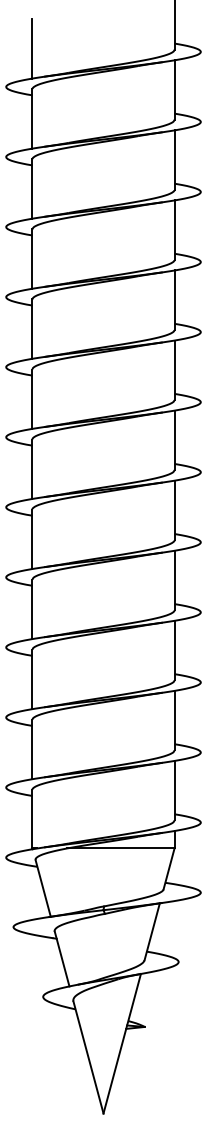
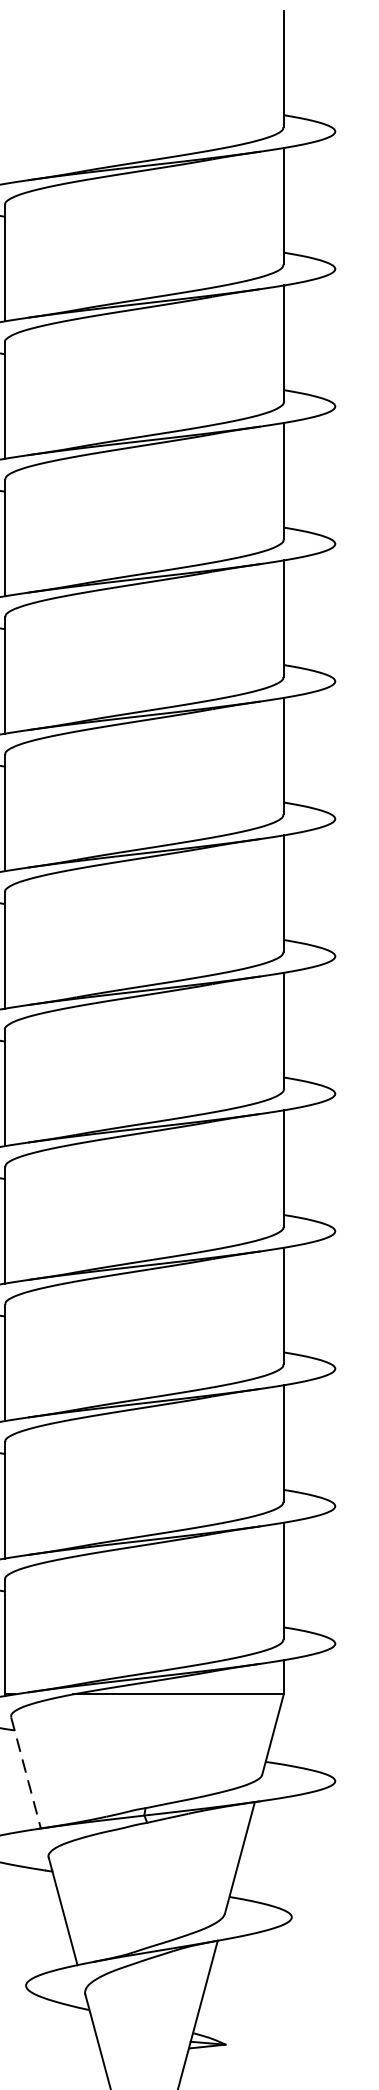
line: (32, 48) -> (5, 124), removed
line: (43, 889) -> (26, 1774), solid -> dashed

